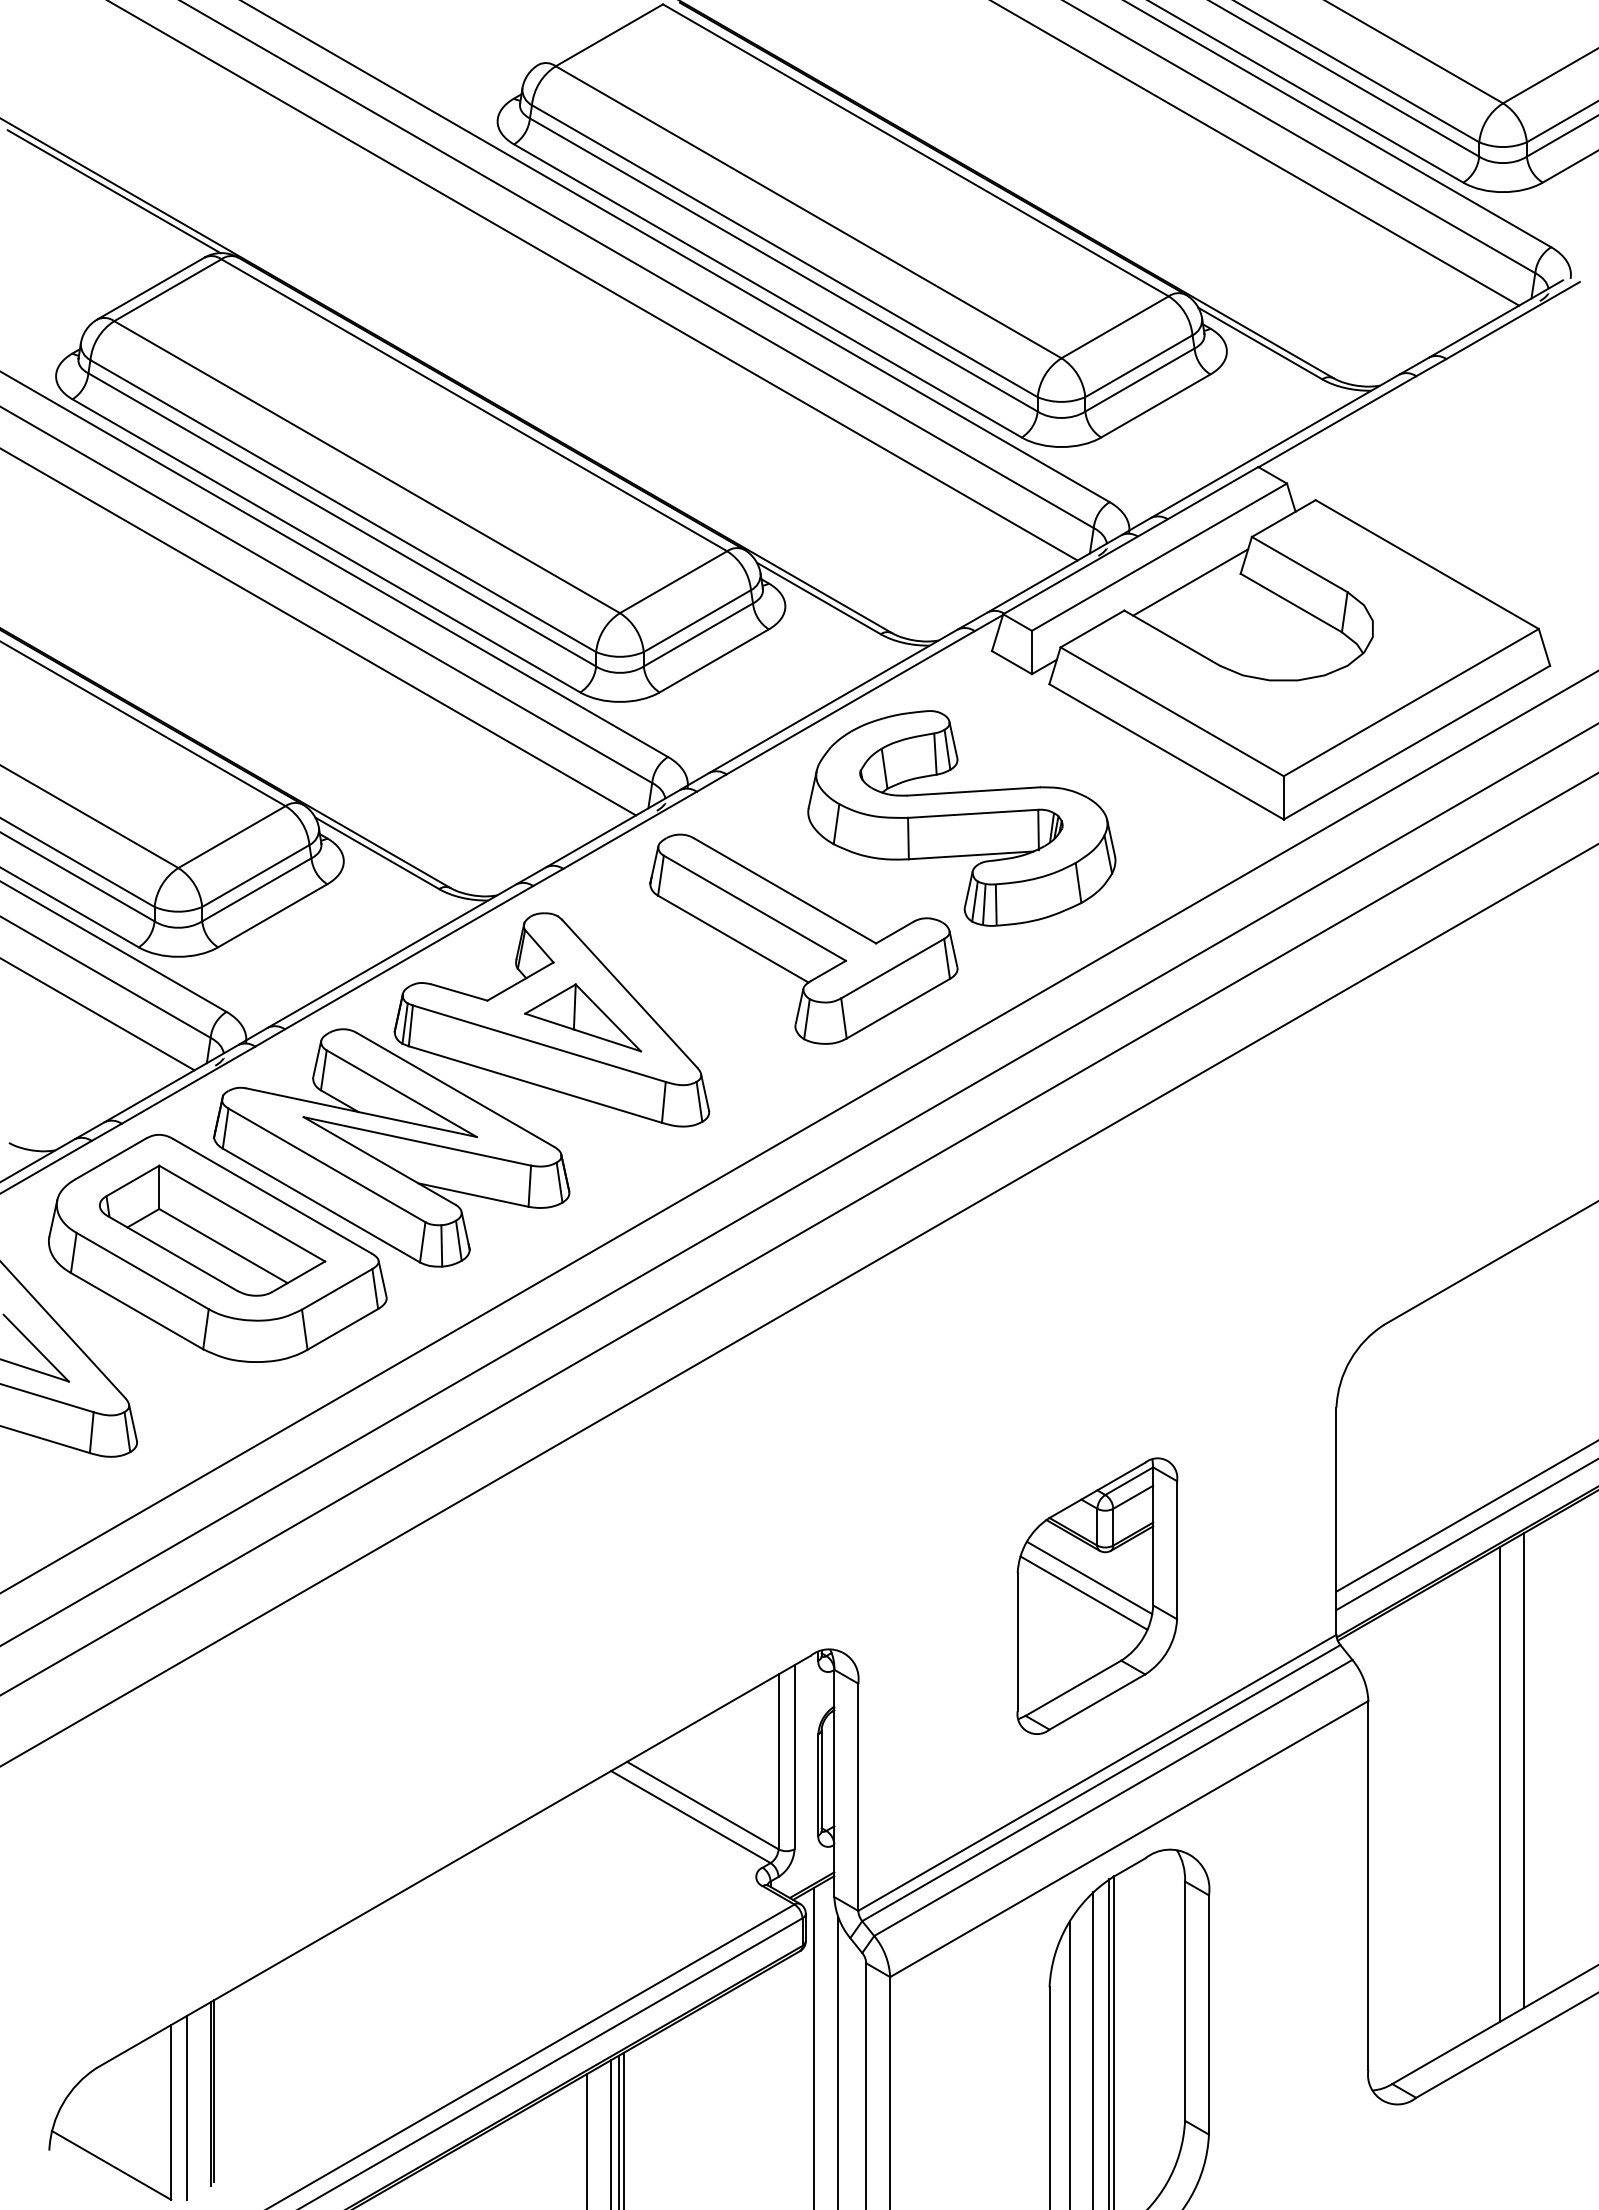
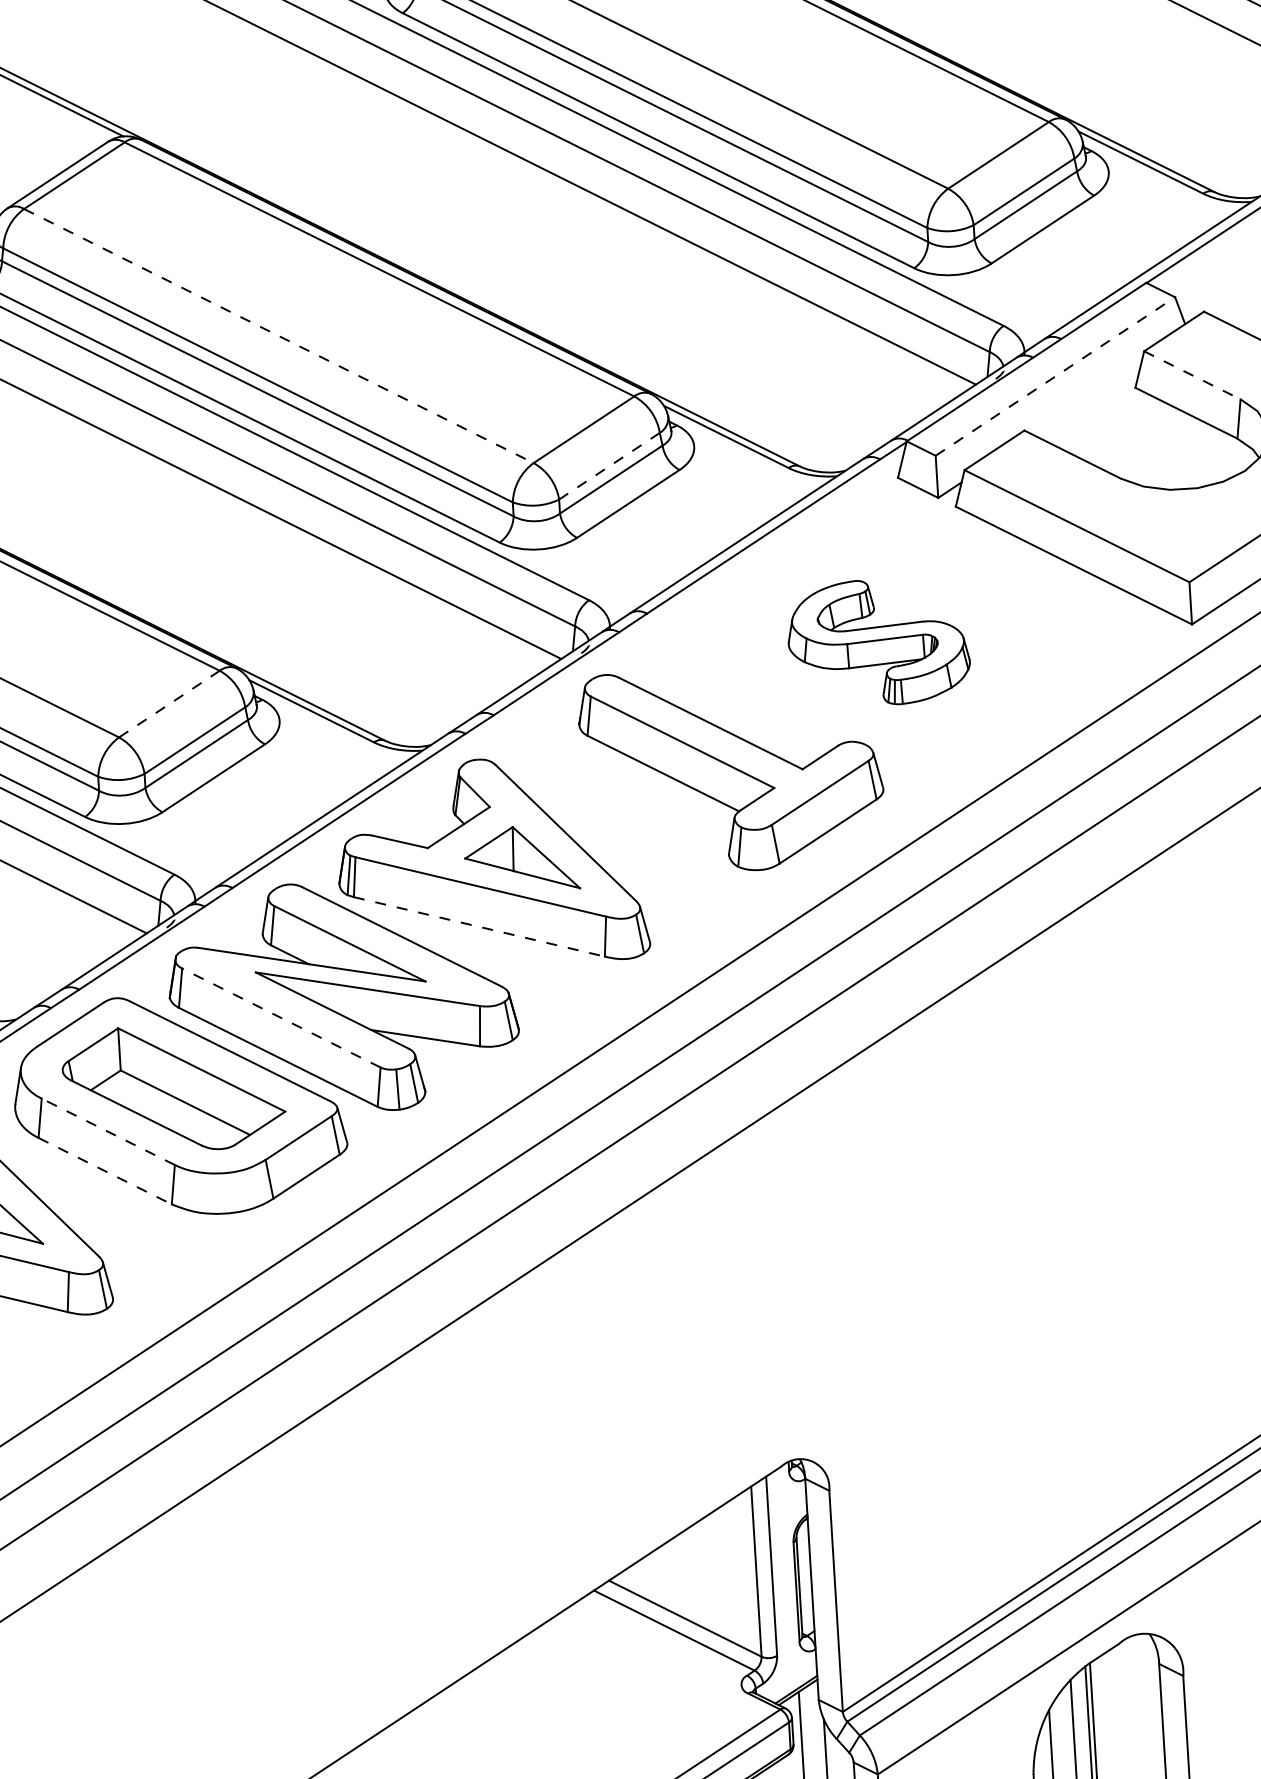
line: (367, 467) -> (279, 336), solid -> dashed
line: (1159, 556) -> (1055, 375), solid -> dashed
line: (1300, 564) -> (1193, 375), solid -> dashed
line: (1190, 582) -> (1087, 399), removed
line: (697, 621) -> (609, 466), solid -> dashed
part: (961, 818) -> (878, 642), size x0.6
line: (232, 837) -> (169, 704), solid -> dashed
line: (535, 1084) -> (479, 926), solid -> dashed
line: (326, 1165) -> (280, 1018), solid -> dashed
line: (142, 1270) -> (108, 1131), solid -> dashed
line: (137, 1311) -> (105, 1171), solid -> dashed
part: (1097, 1595) -> (1056, 1390), removed

